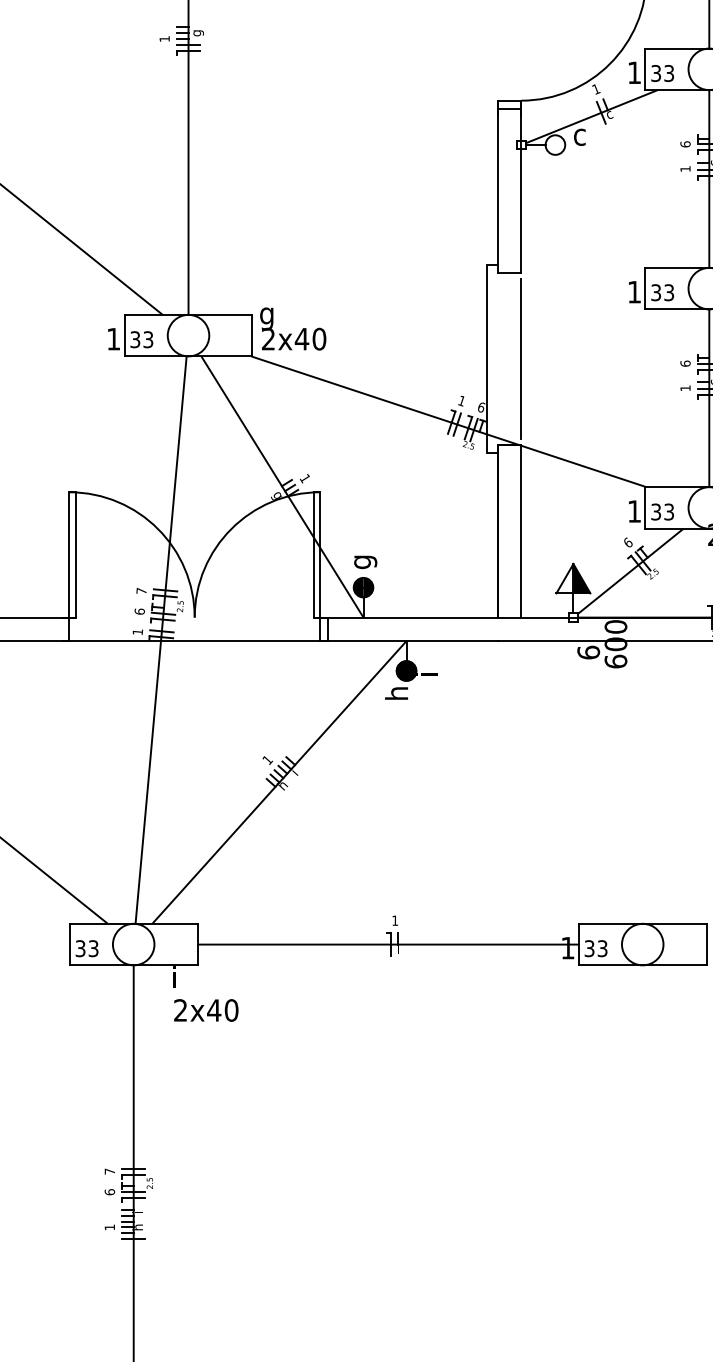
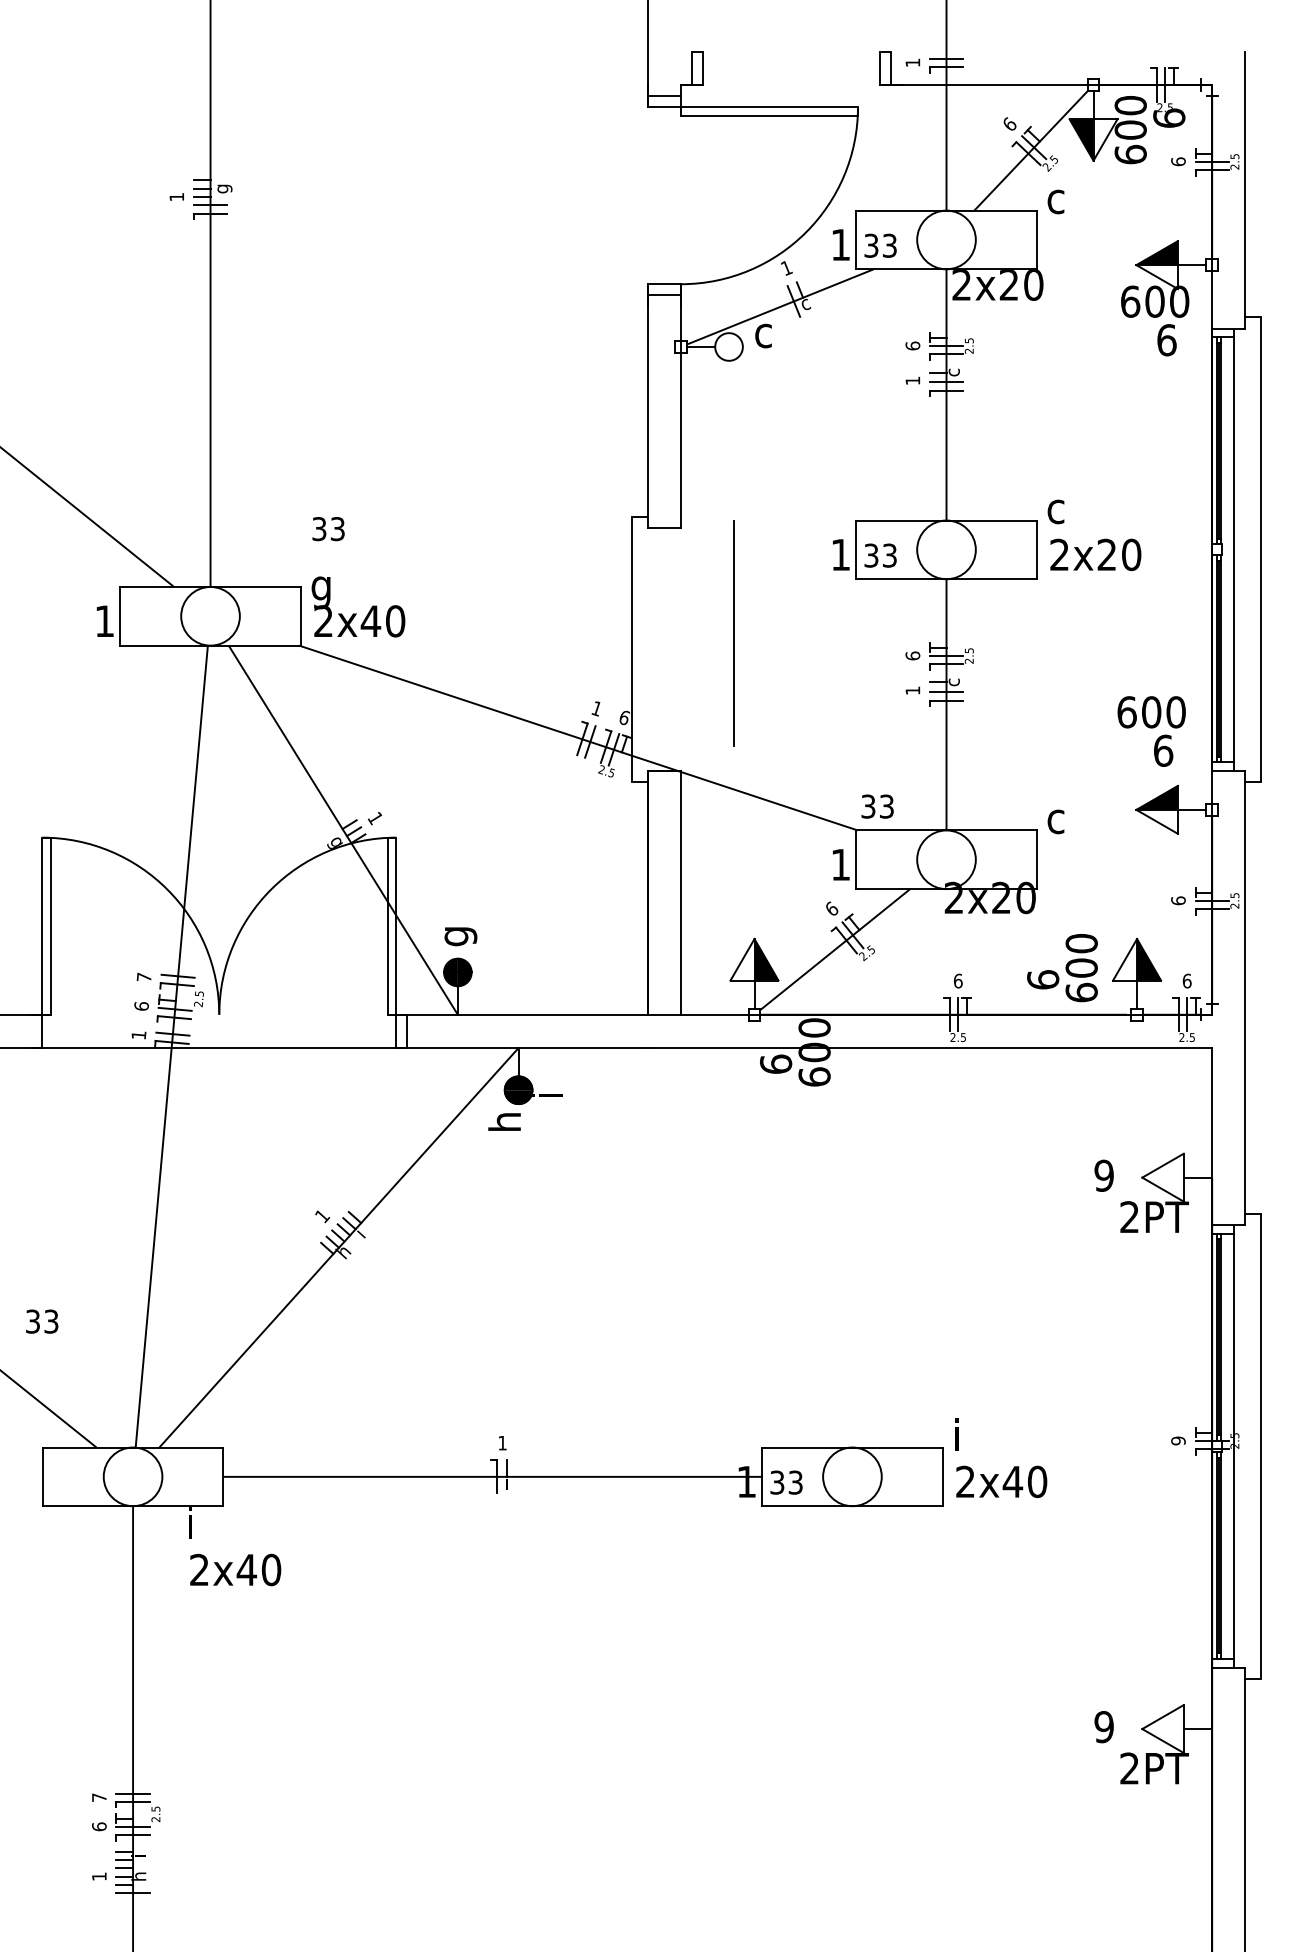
text: (141, 340) -> (328, 529), moved
line: (521, 359) -> (733, 633), moved
text: (662, 511) -> (877, 806), moved
text: (87, 948) -> (42, 1321), moved

